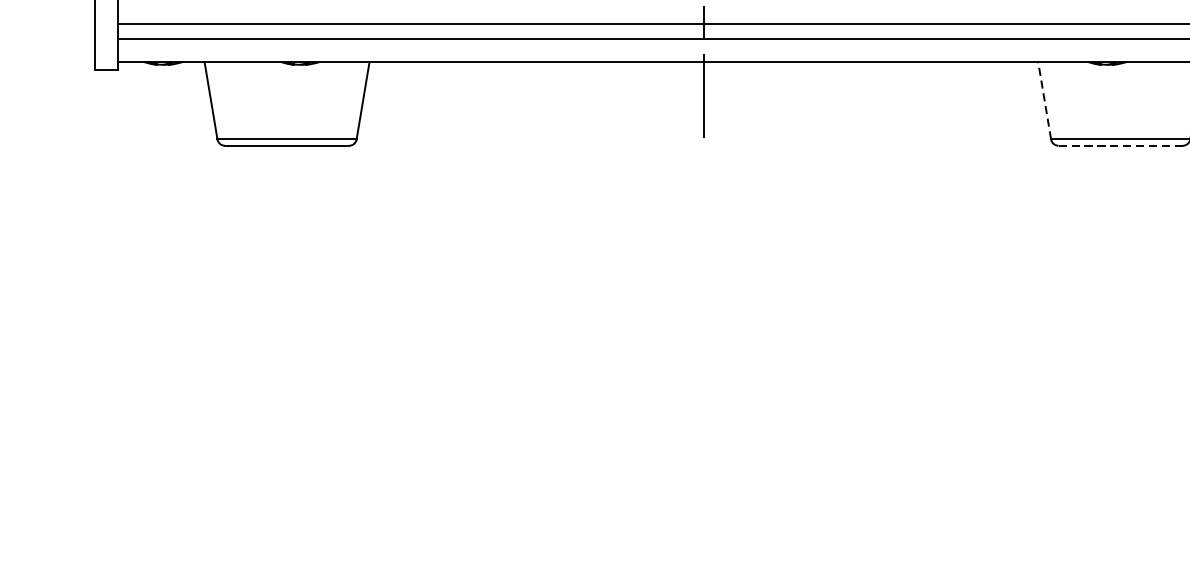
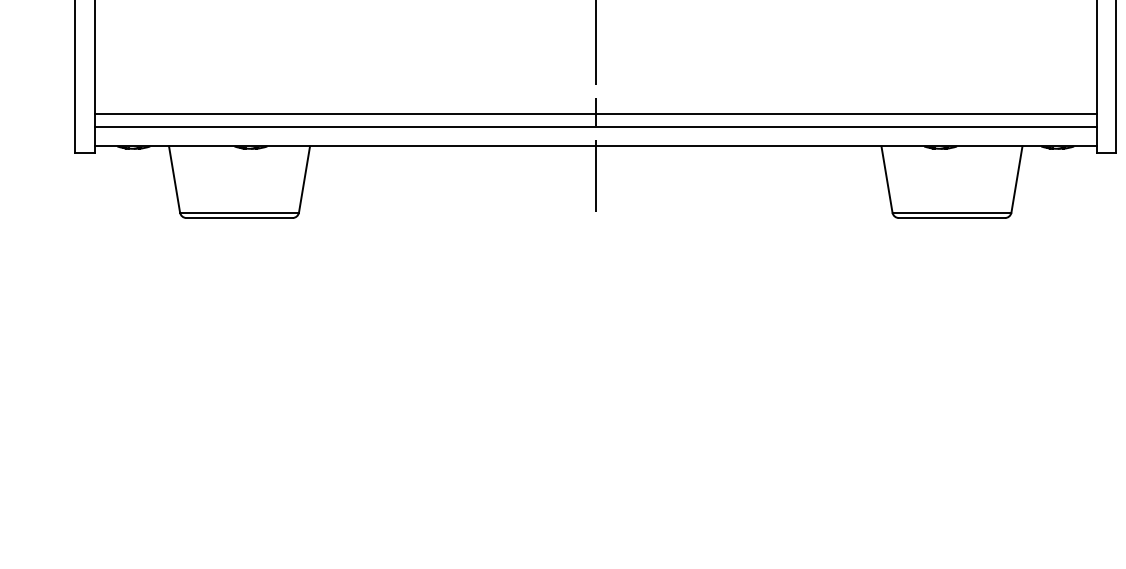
line: (1045, 100) -> (887, 179), dashed -> solid
line: (1120, 146) -> (951, 218), dashed -> solid

